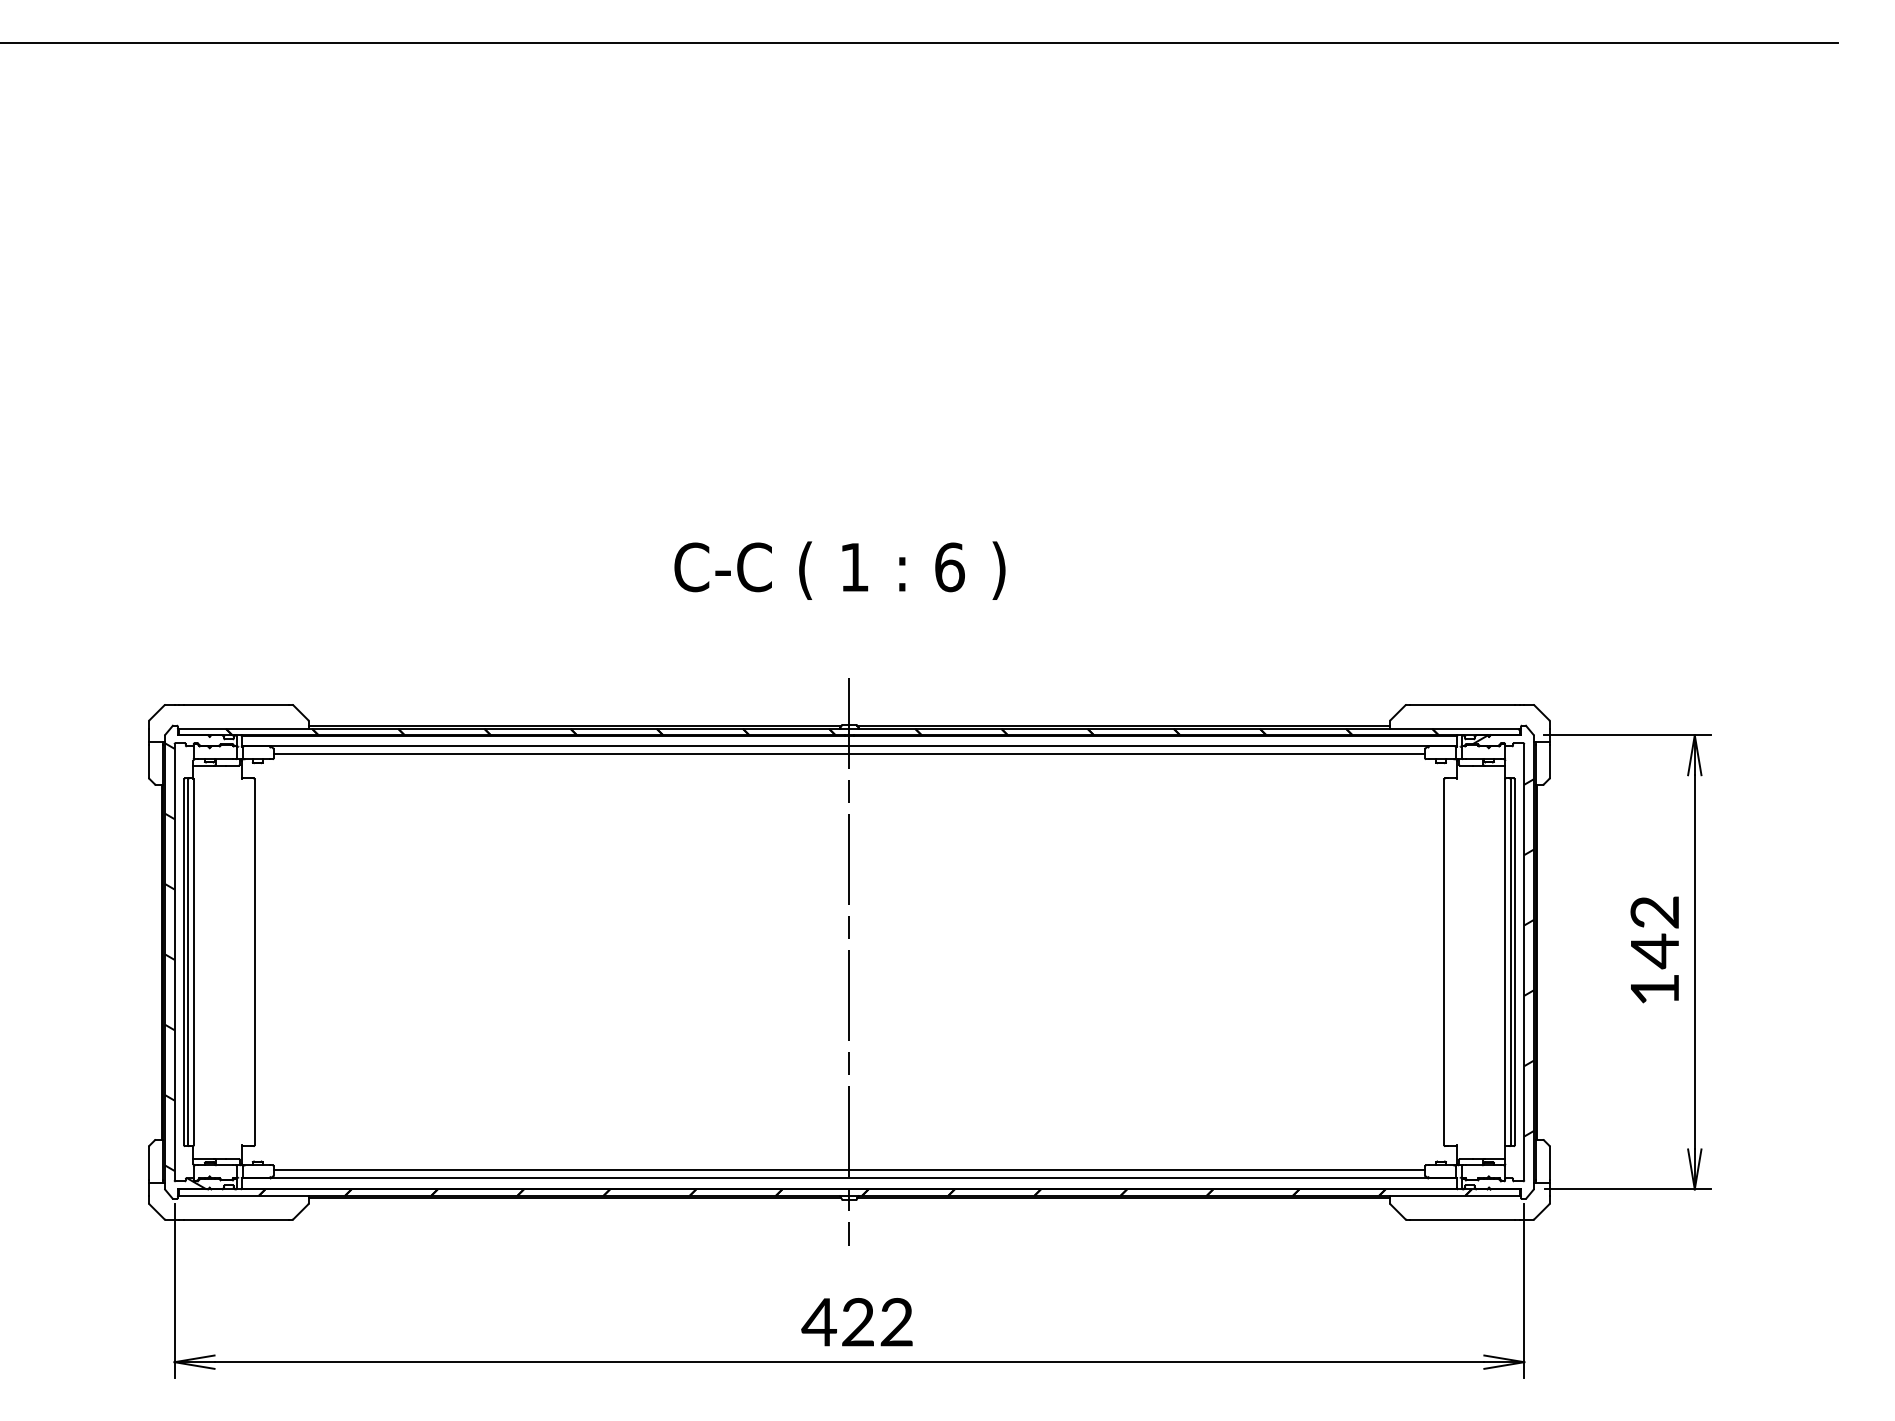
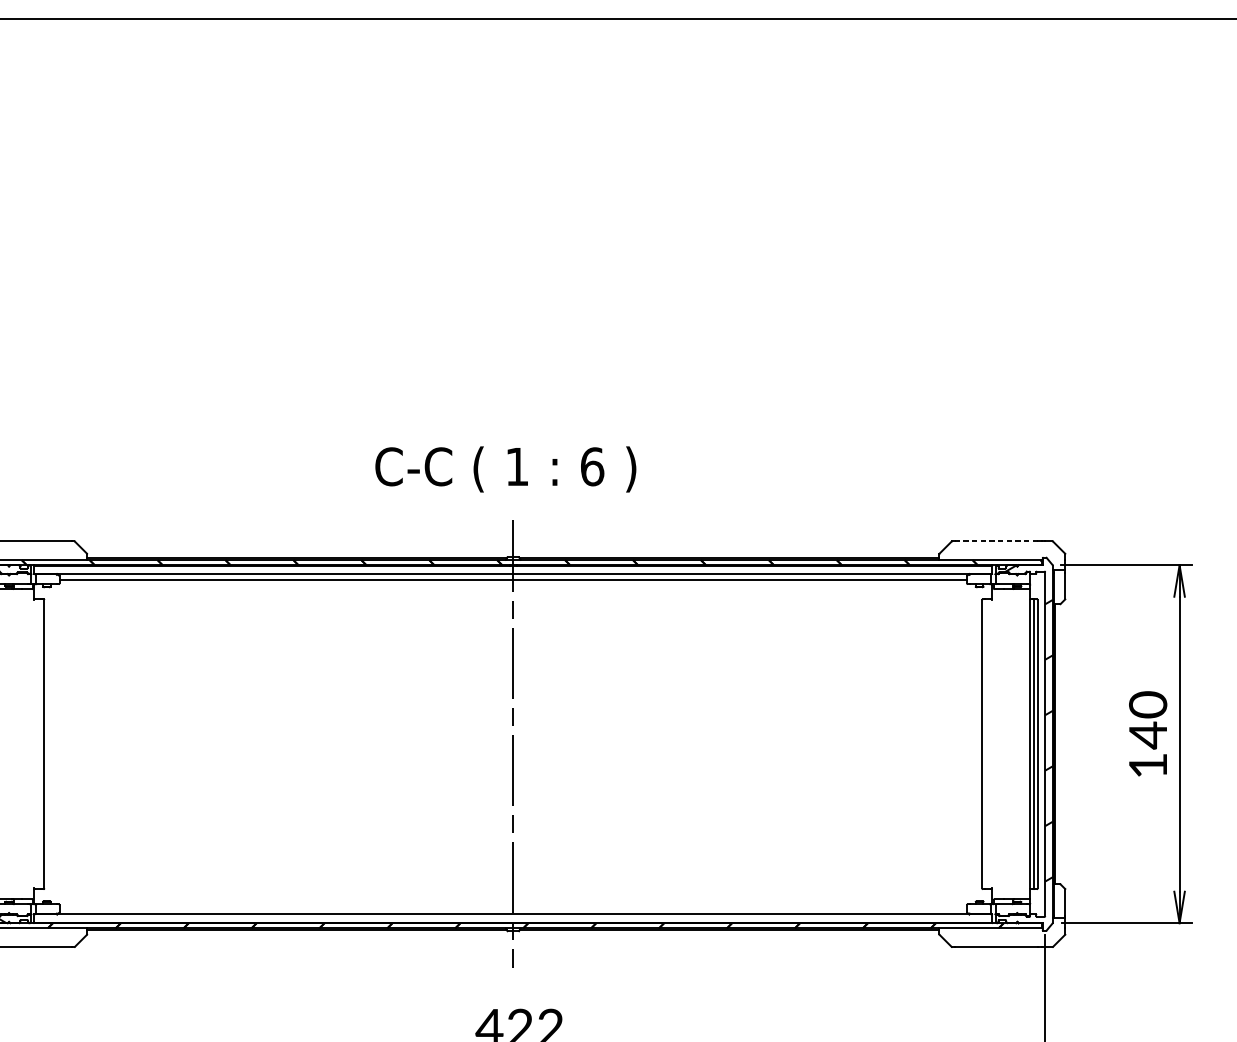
text: (839, 570) -> (505, 469), moved
line: (1462, 704) -> (996, 541), solid -> dashed
text: (1654, 912) -> (1147, 704), 142 -> 140
line: (849, 1170) -> (513, 908), removed

